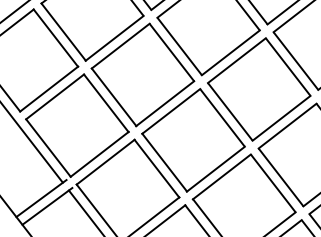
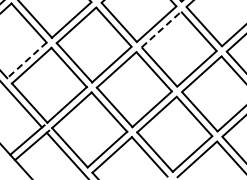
line: (236, 60) -> (161, 29), solid -> dashed
line: (49, 89) -> (27, 60), solid -> dashed

